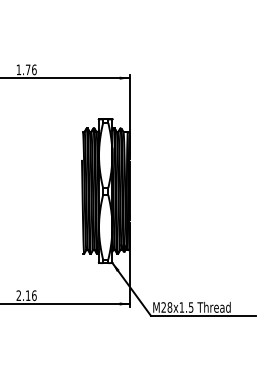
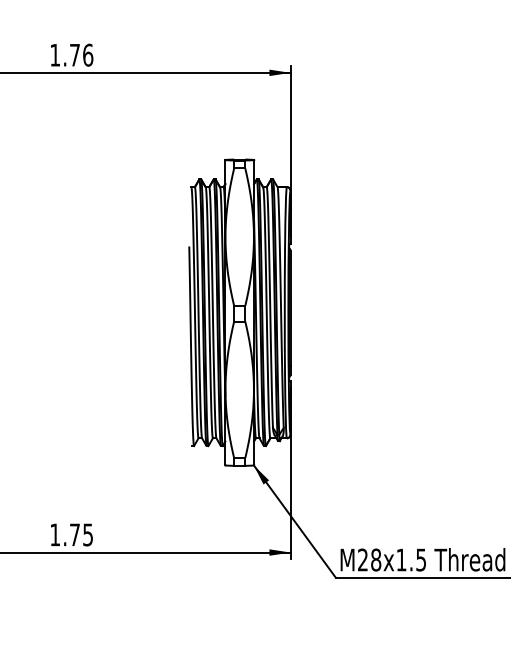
text: (26, 295) -> (71, 534), 2.16 -> 1.75

